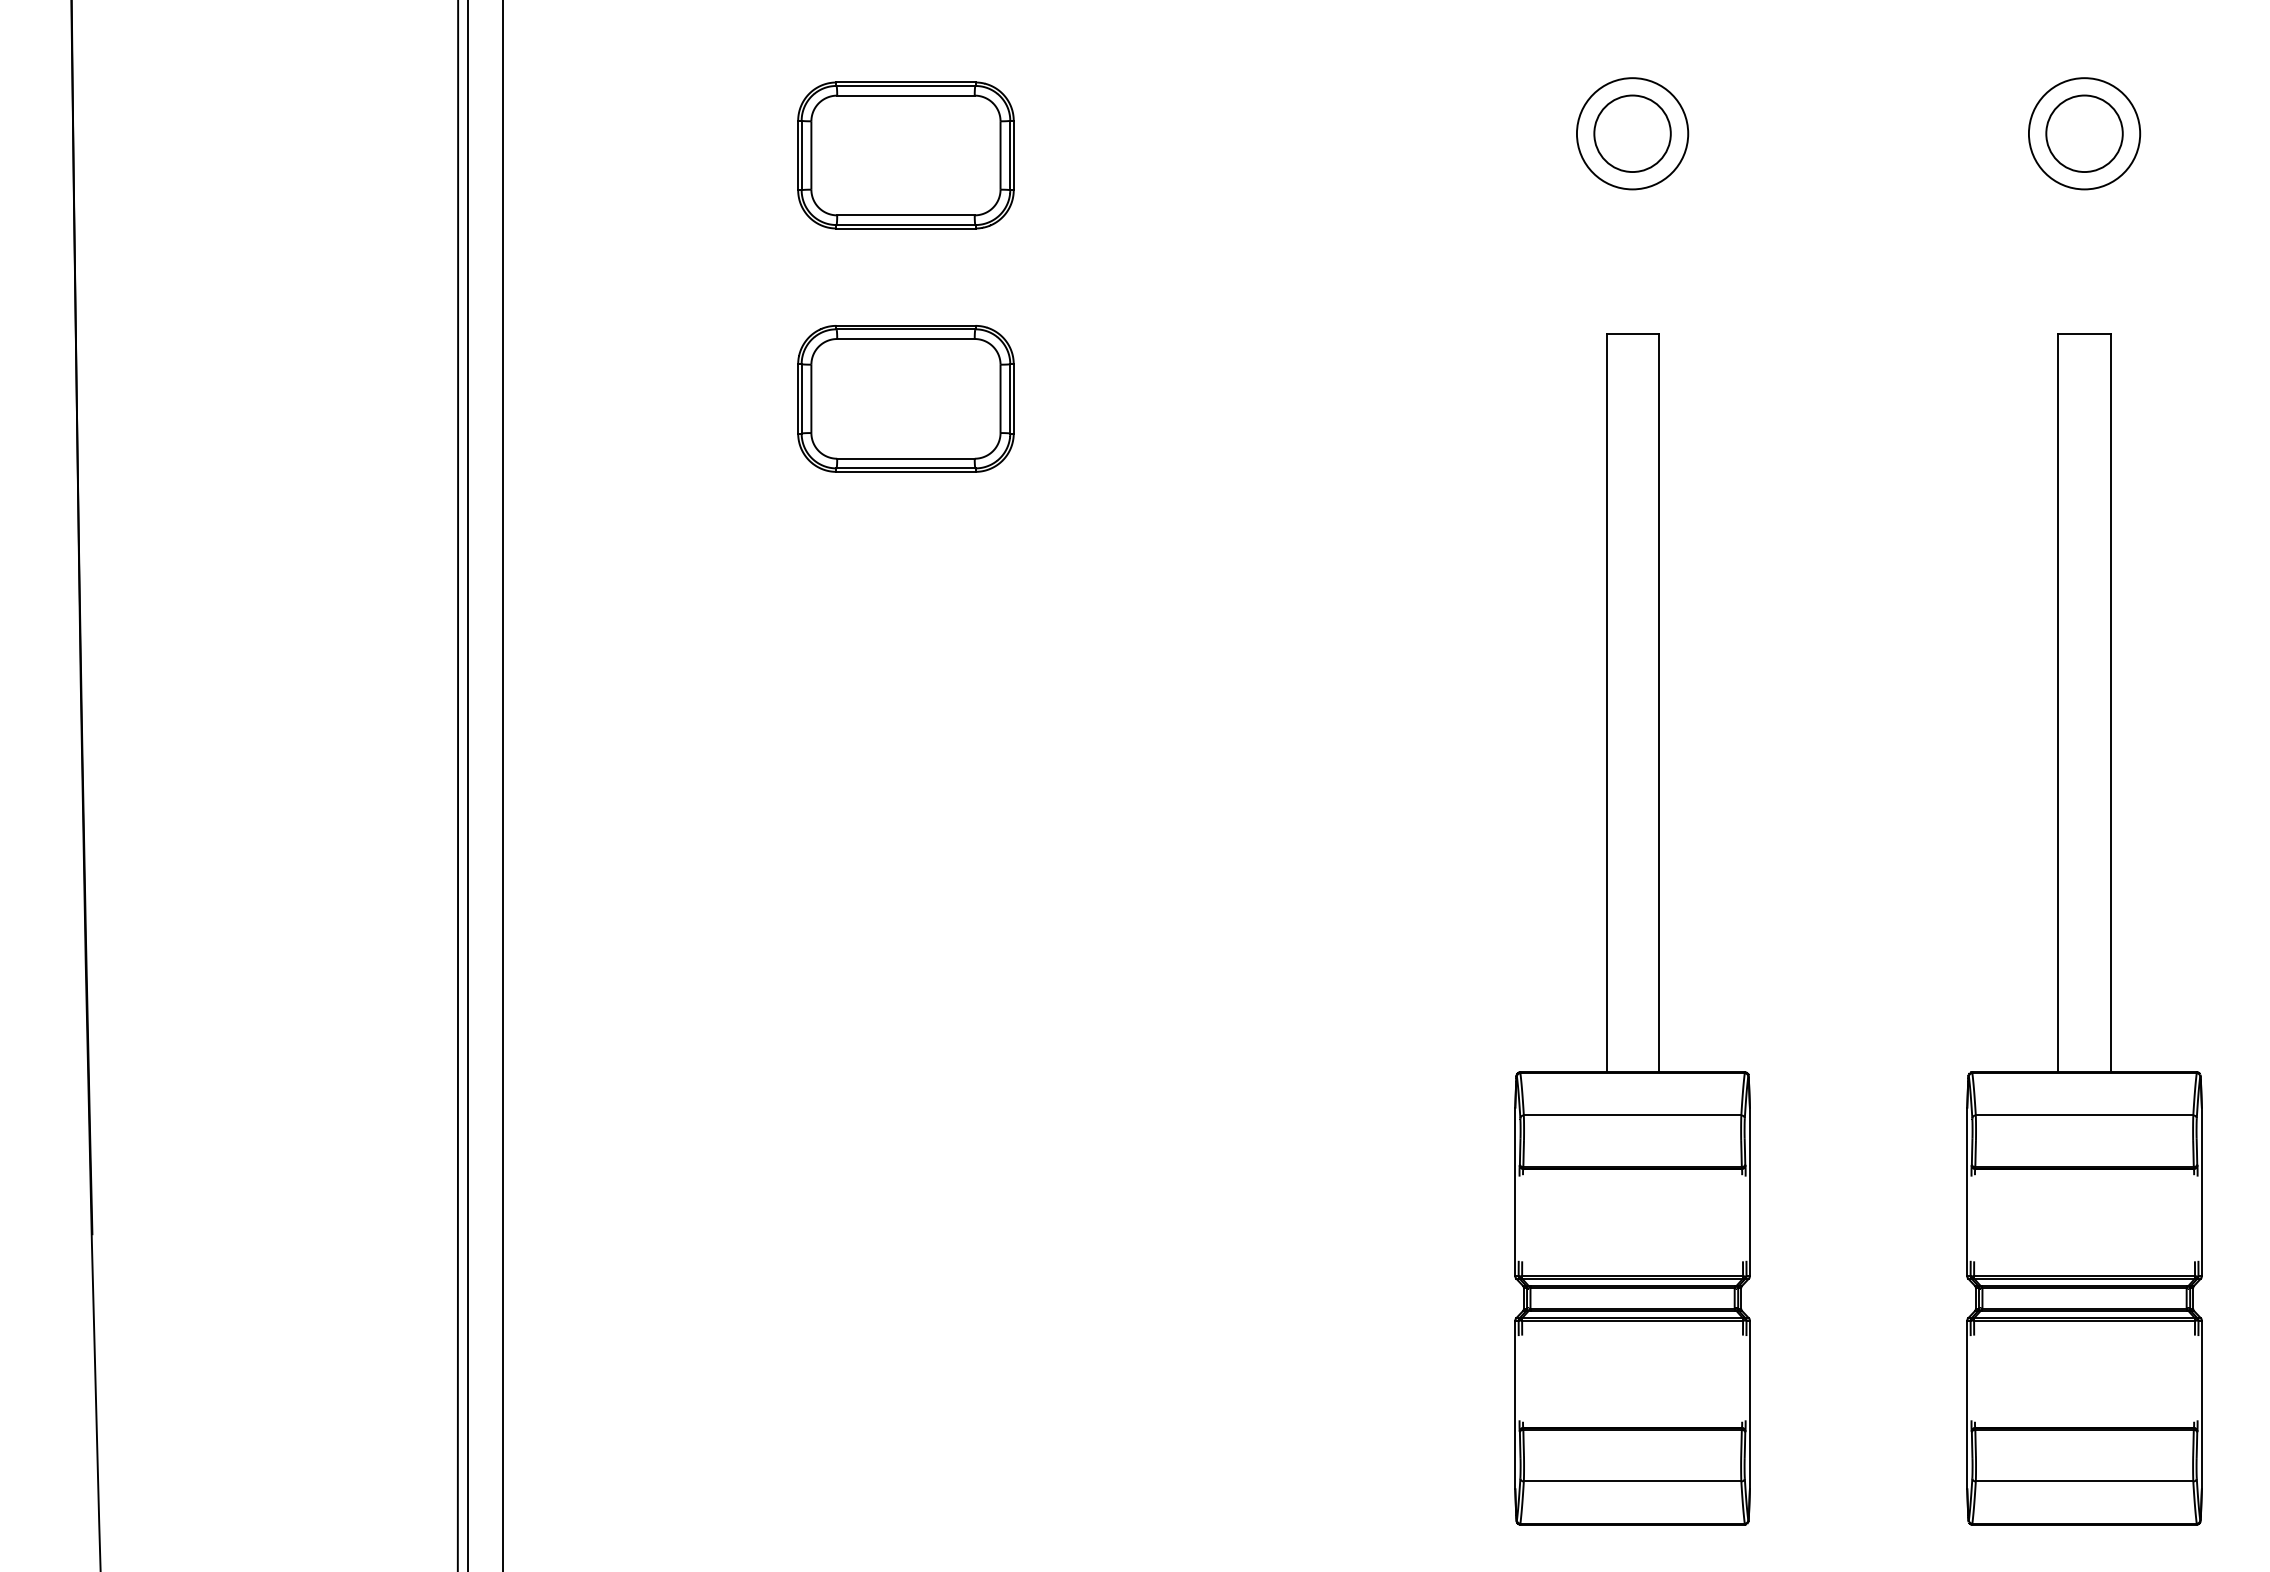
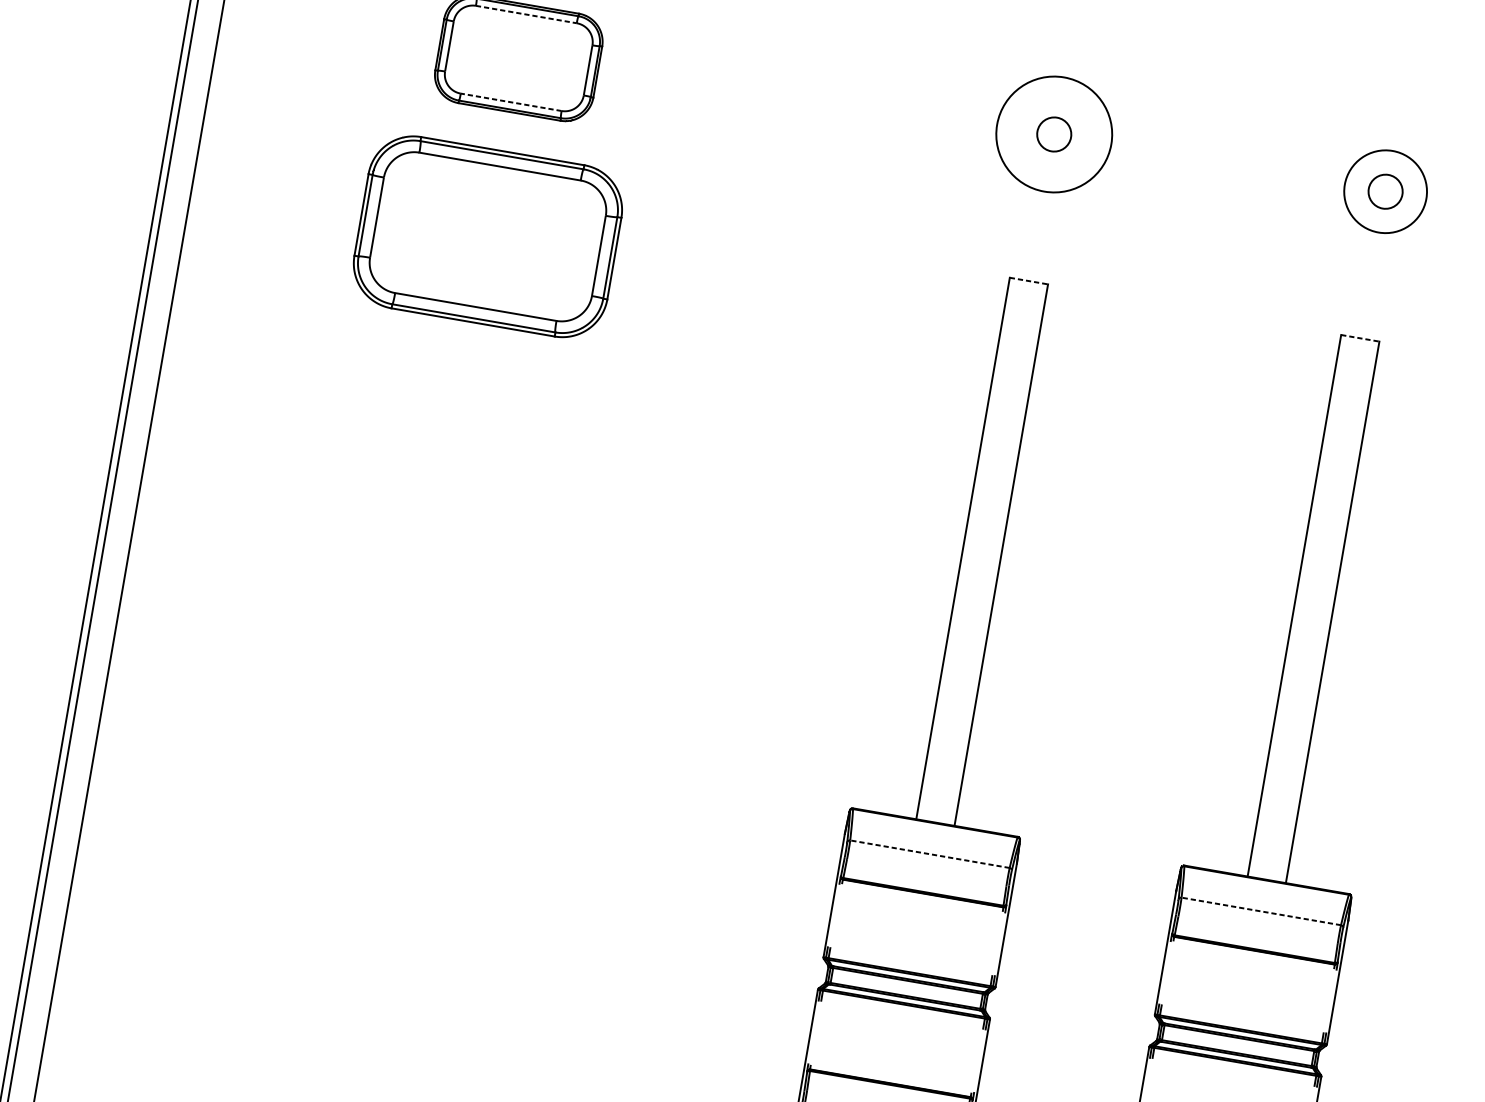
line: (905, 95) -> (526, 14), solid -> dashed
circle: (1632, 133) -> (1054, 134), size x0.6
circle: (1632, 133) -> (1054, 134), size x1.4
circle: (2084, 133) -> (1385, 191), size x0.6
line: (905, 215) -> (510, 102), solid -> dashed
line: (1633, 333) -> (1029, 281), solid -> dashed
line: (2085, 333) -> (1361, 338), solid -> dashed
part: (905, 398) -> (487, 236), size x1.6
line: (1632, 1115) -> (929, 854), solid -> dashed
line: (2084, 1115) -> (1261, 911), solid -> dashed

